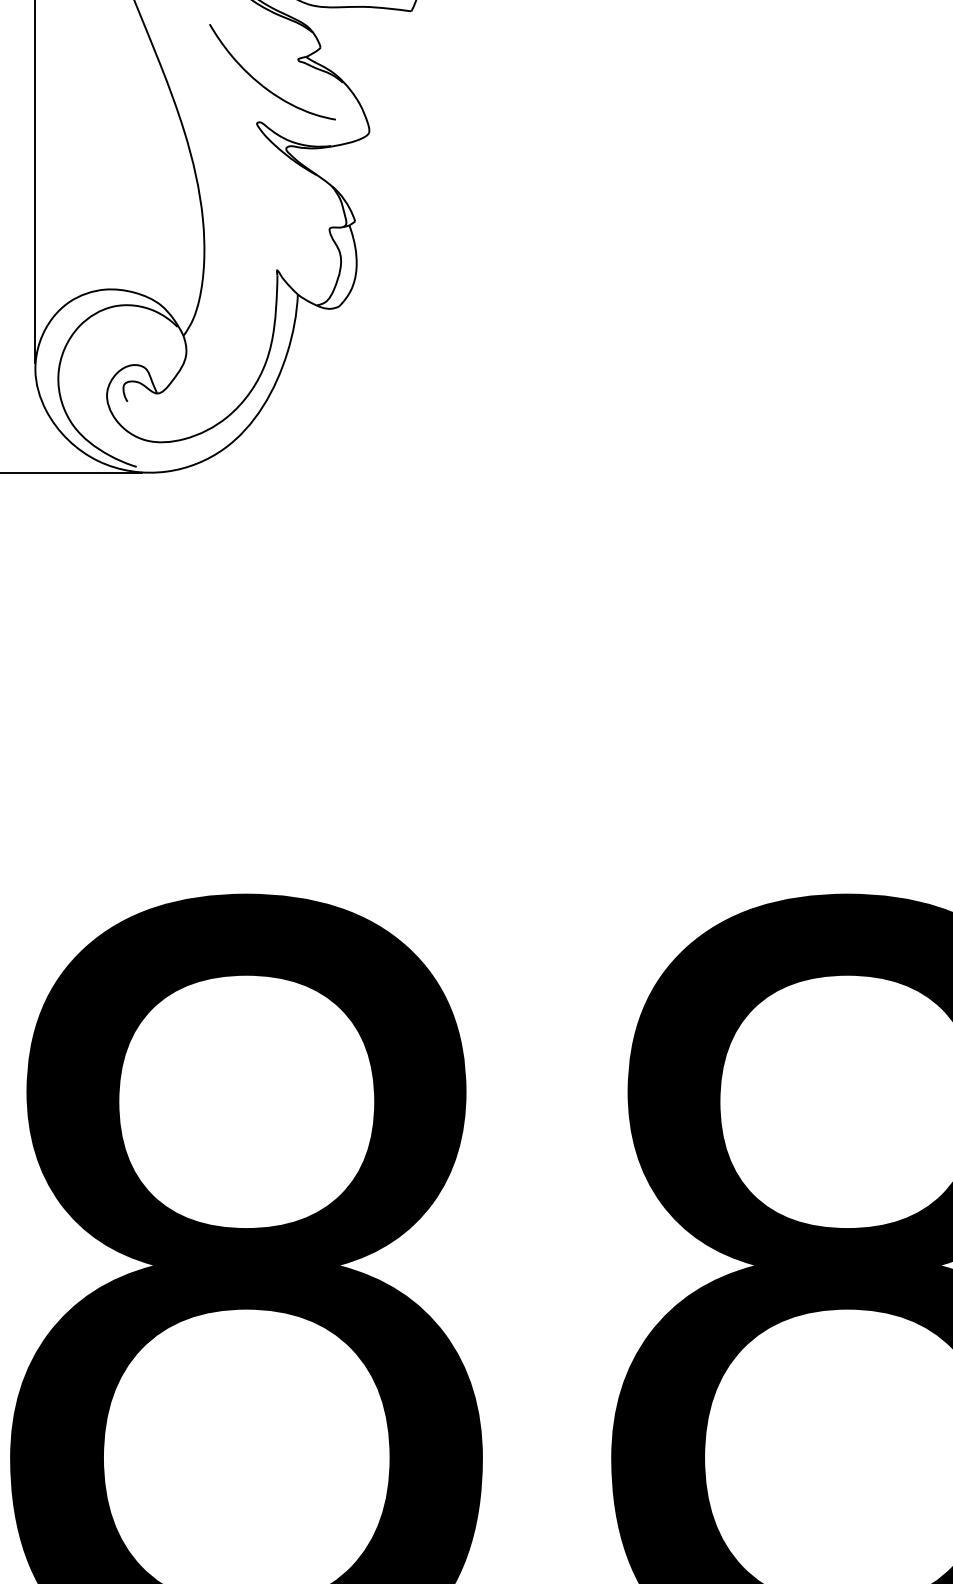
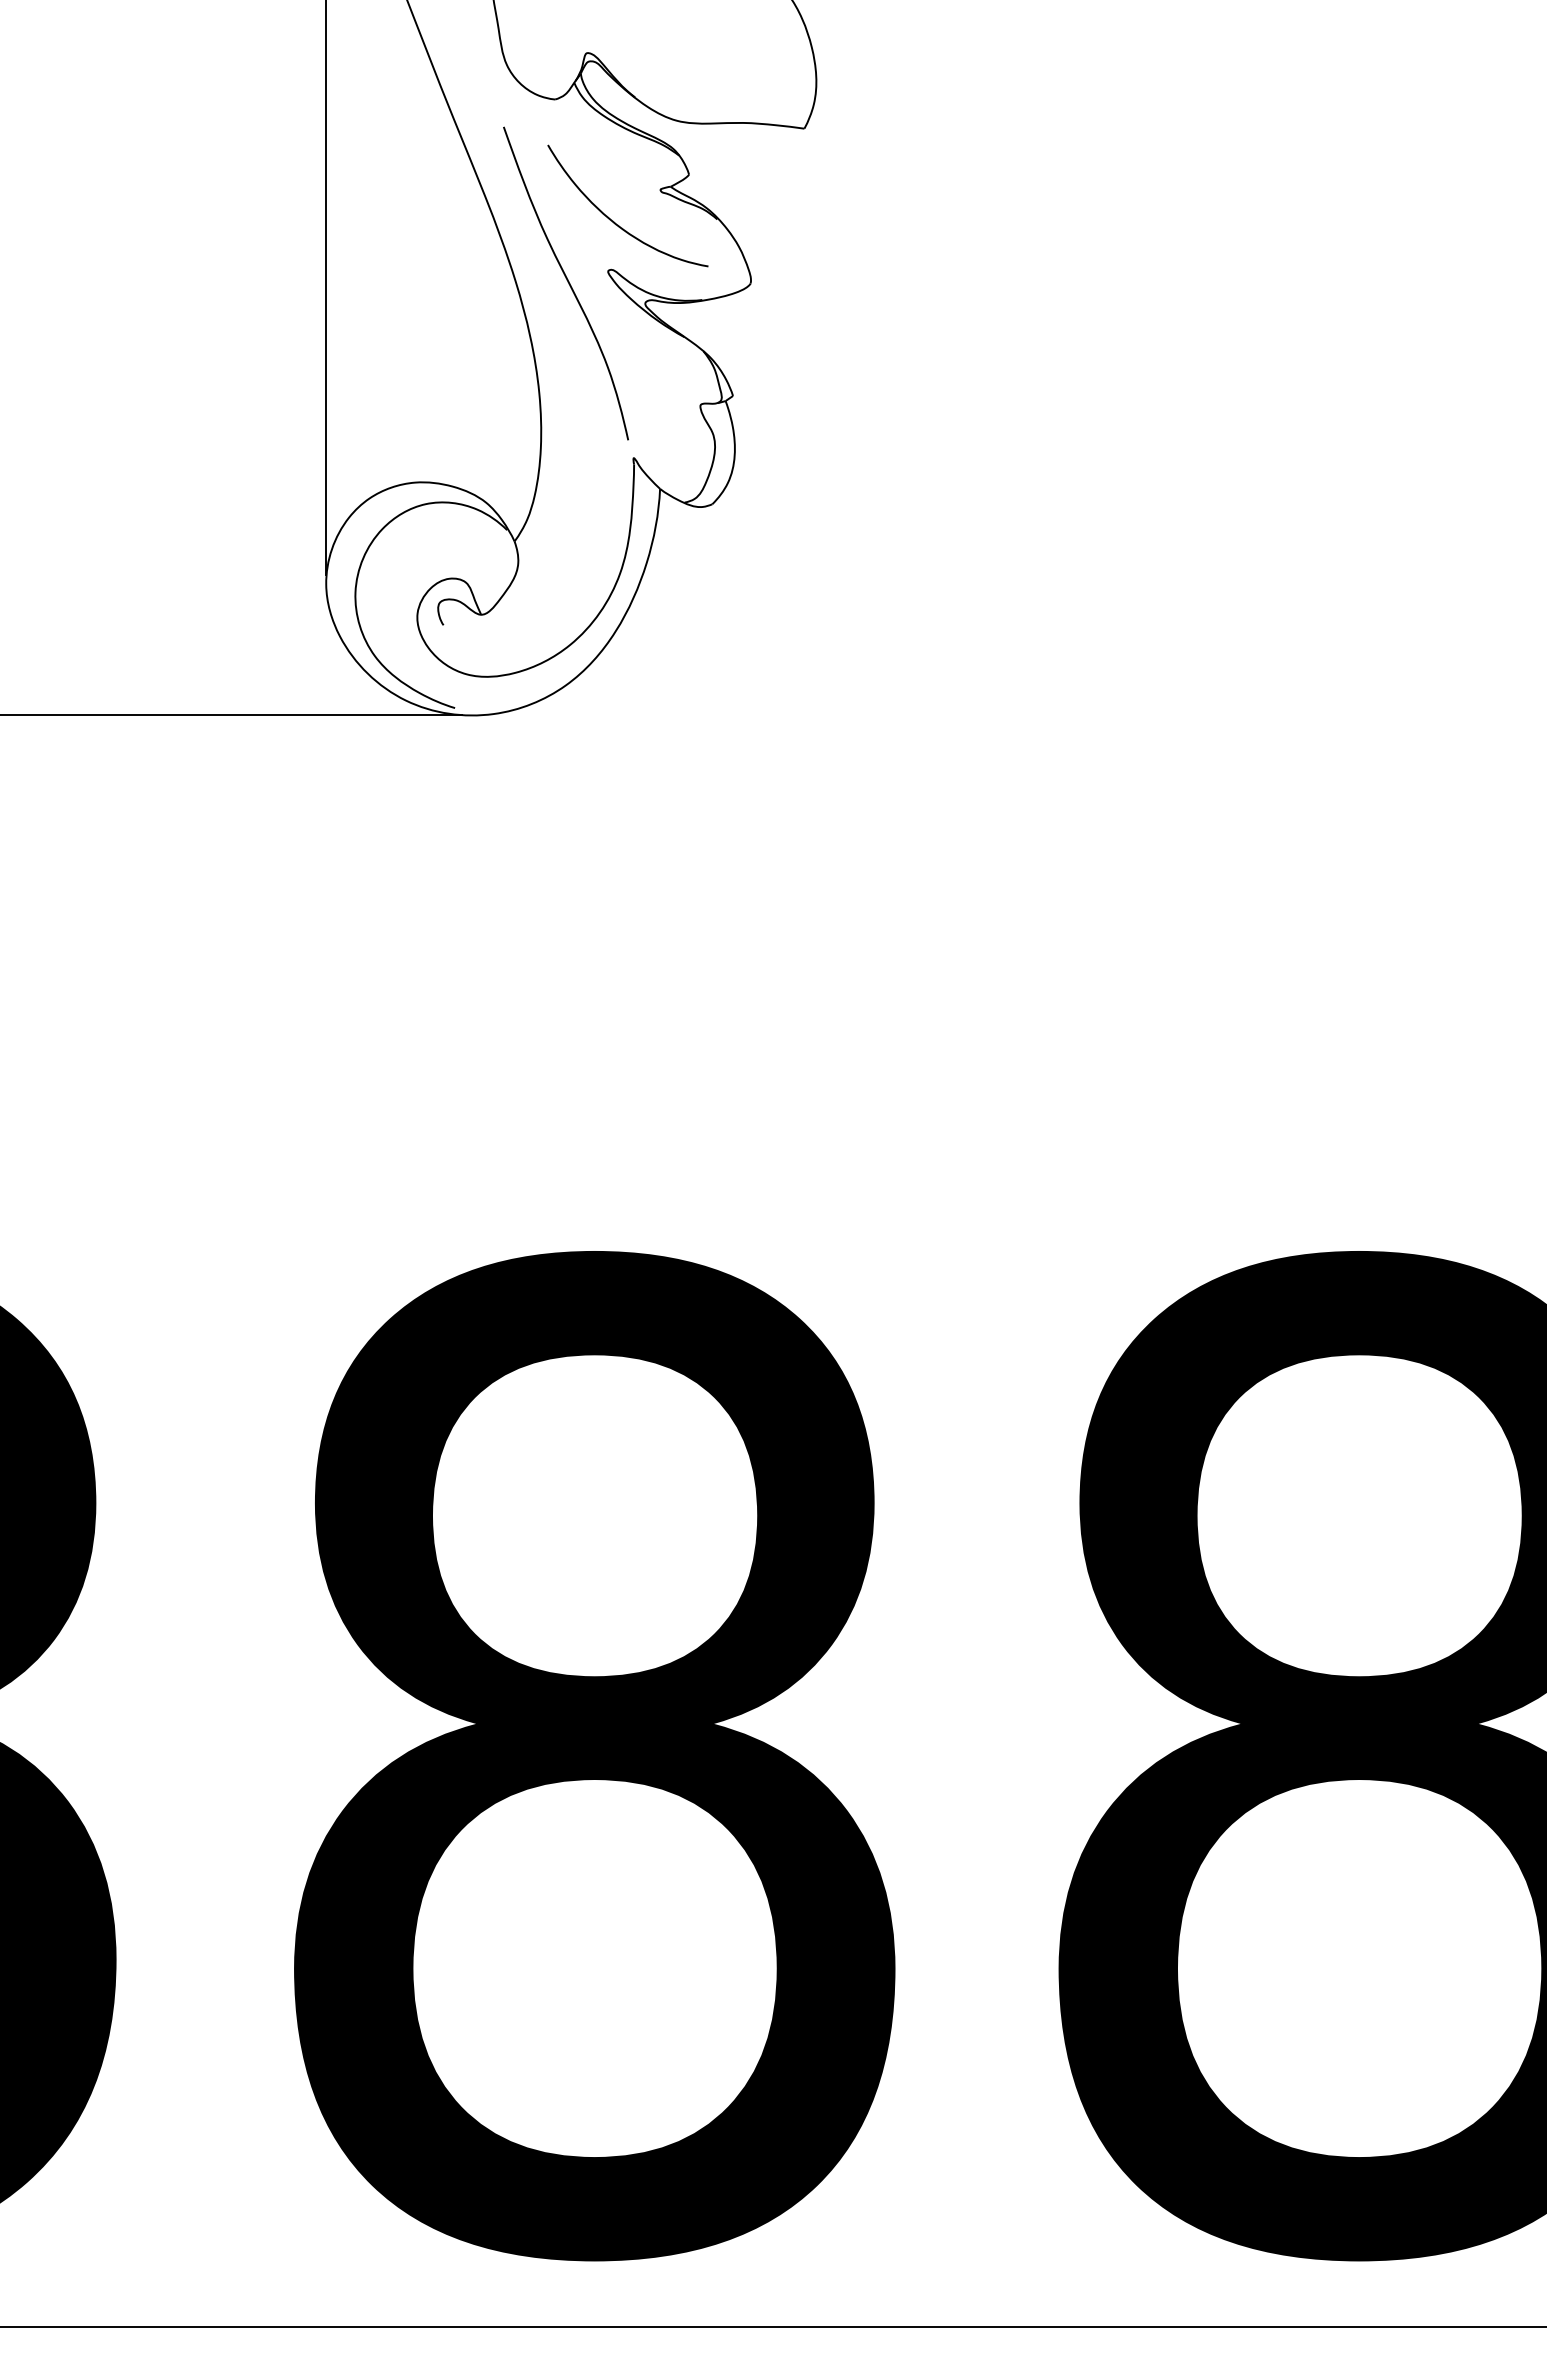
curve: (225, 132) -> (567, 282), added

